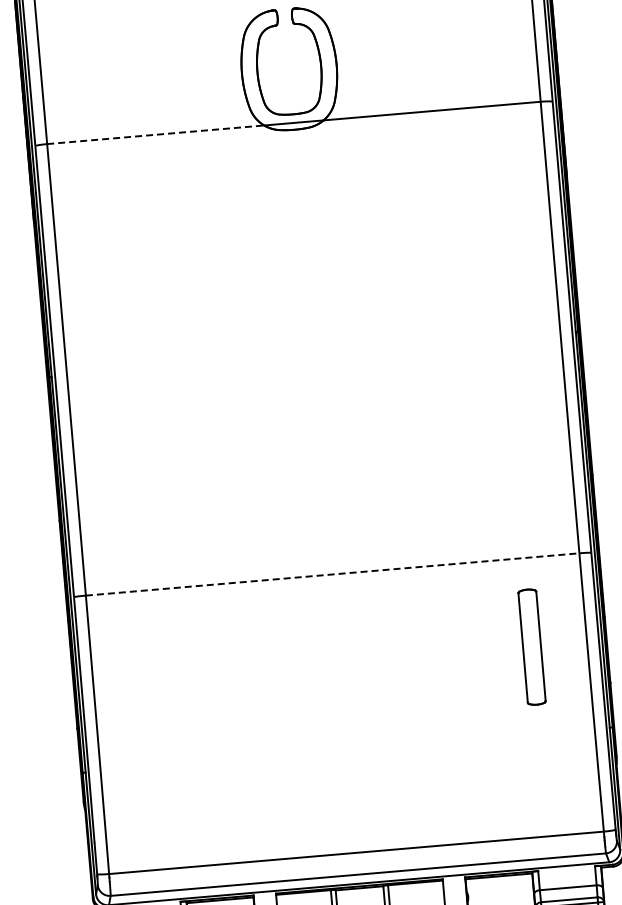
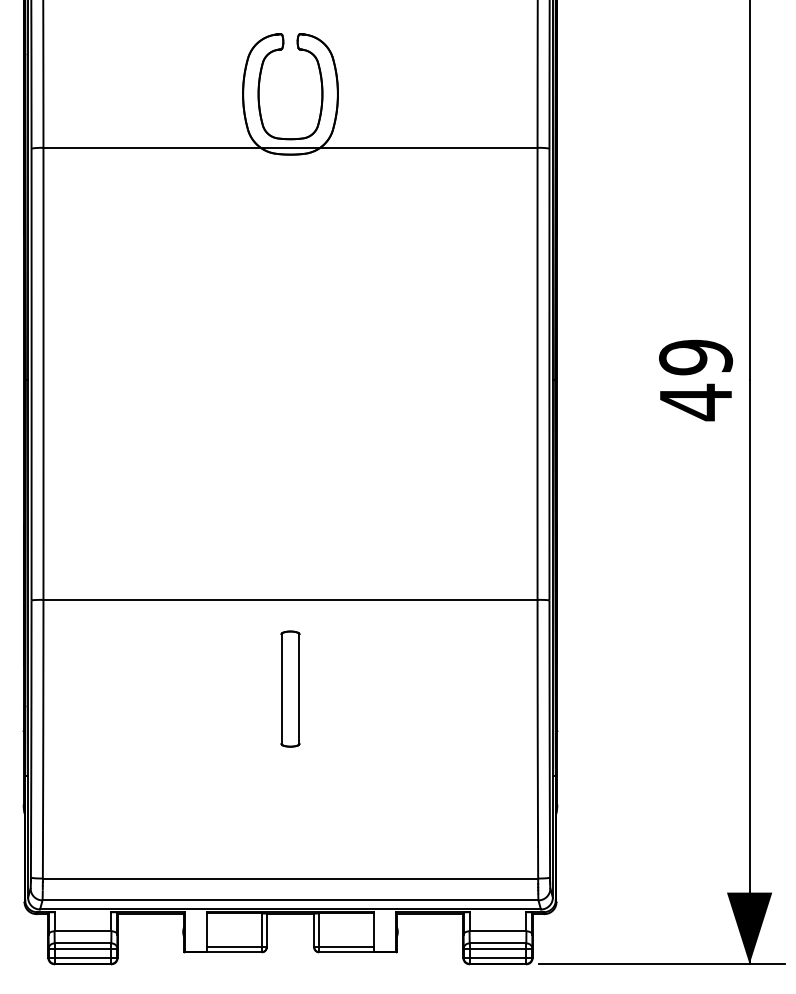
line: (156, 134) -> (152, 147), dashed -> solid
line: (333, 574) -> (291, 599), dashed -> solid
part: (531, 646) -> (290, 688), moved

